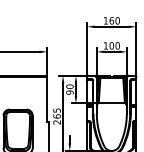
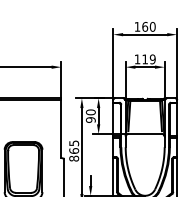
text: (114, 45) -> (148, 59), 100 -> 119
text: (57, 122) -> (74, 158), 265 -> 865

